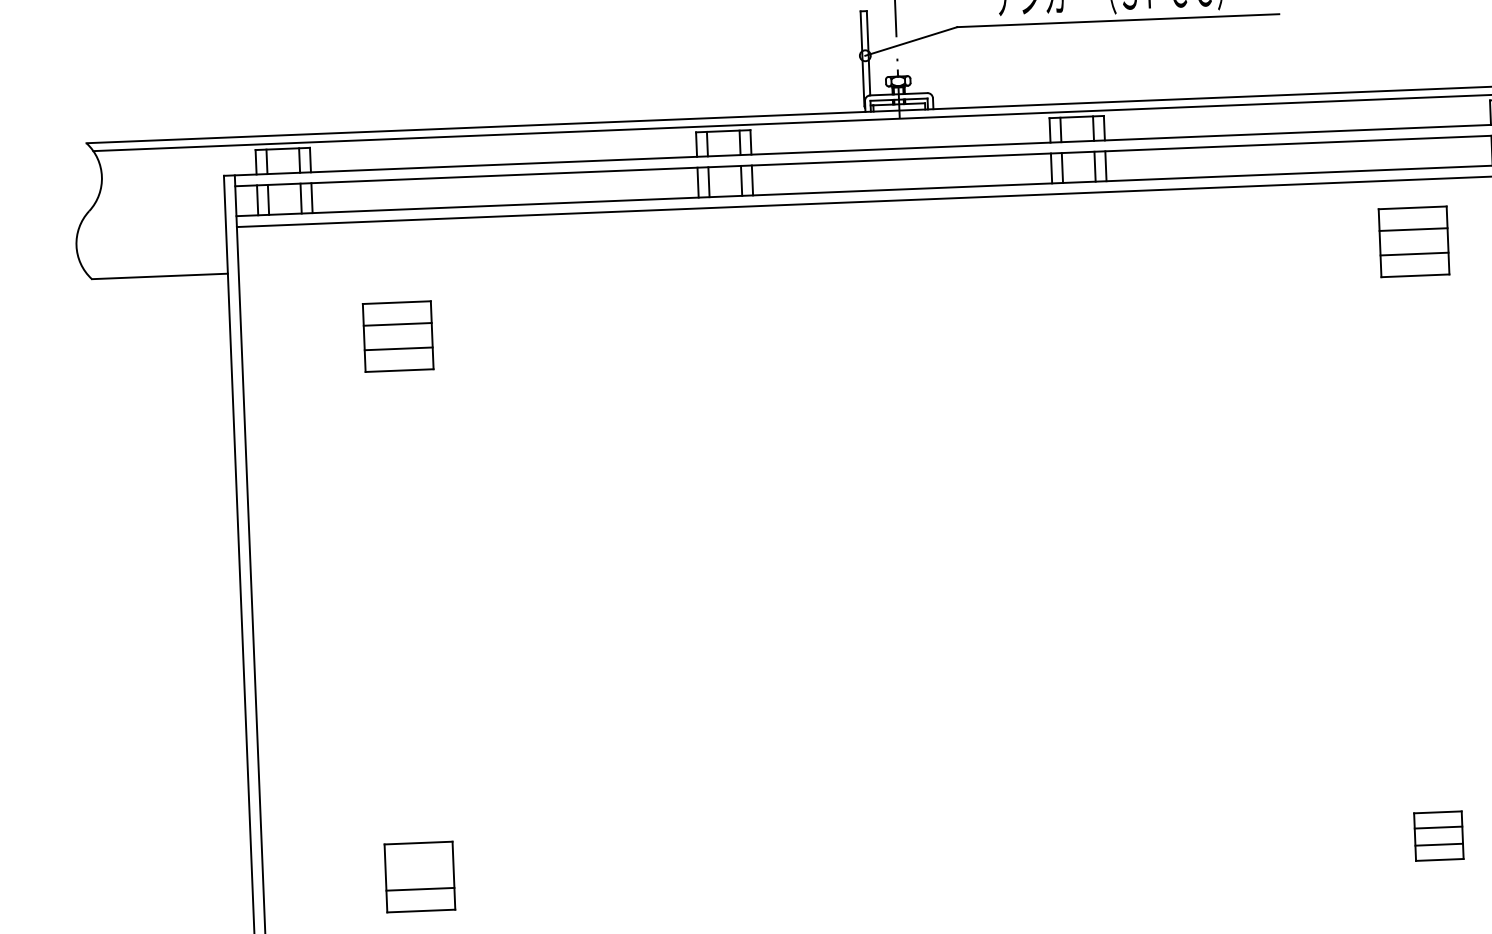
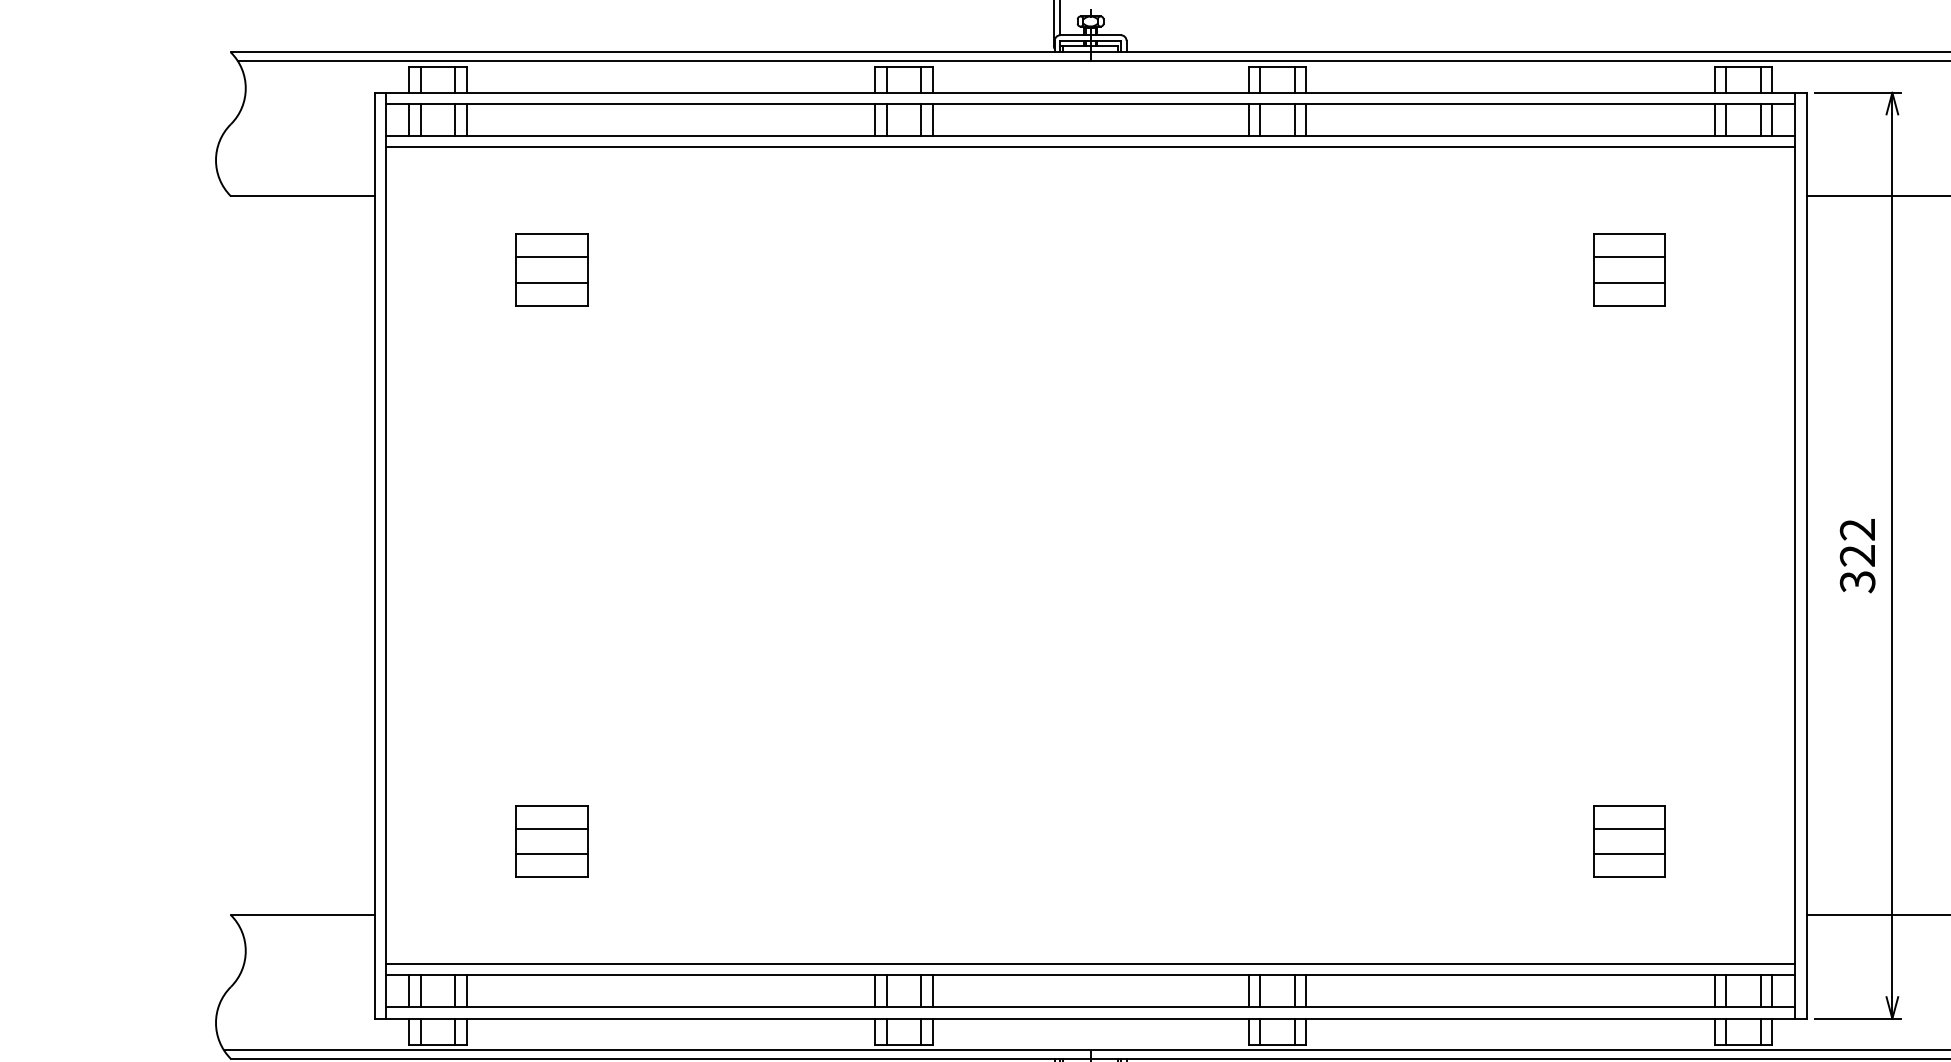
part: (1414, 241) -> (1629, 269), moved
part: (1438, 836) -> (1629, 841), size x1.43
line: (419, 864) -> (551, 828), added

